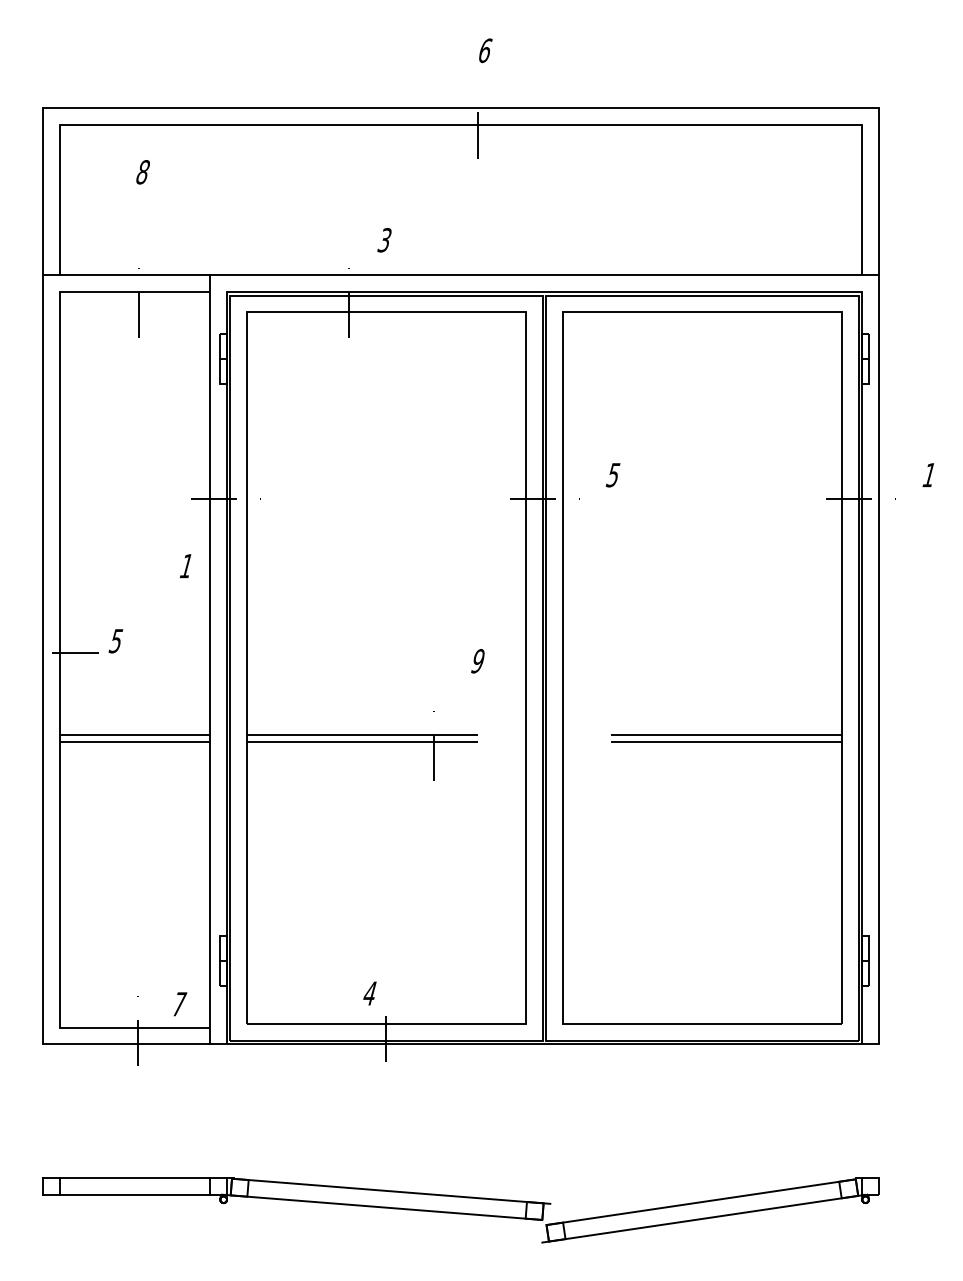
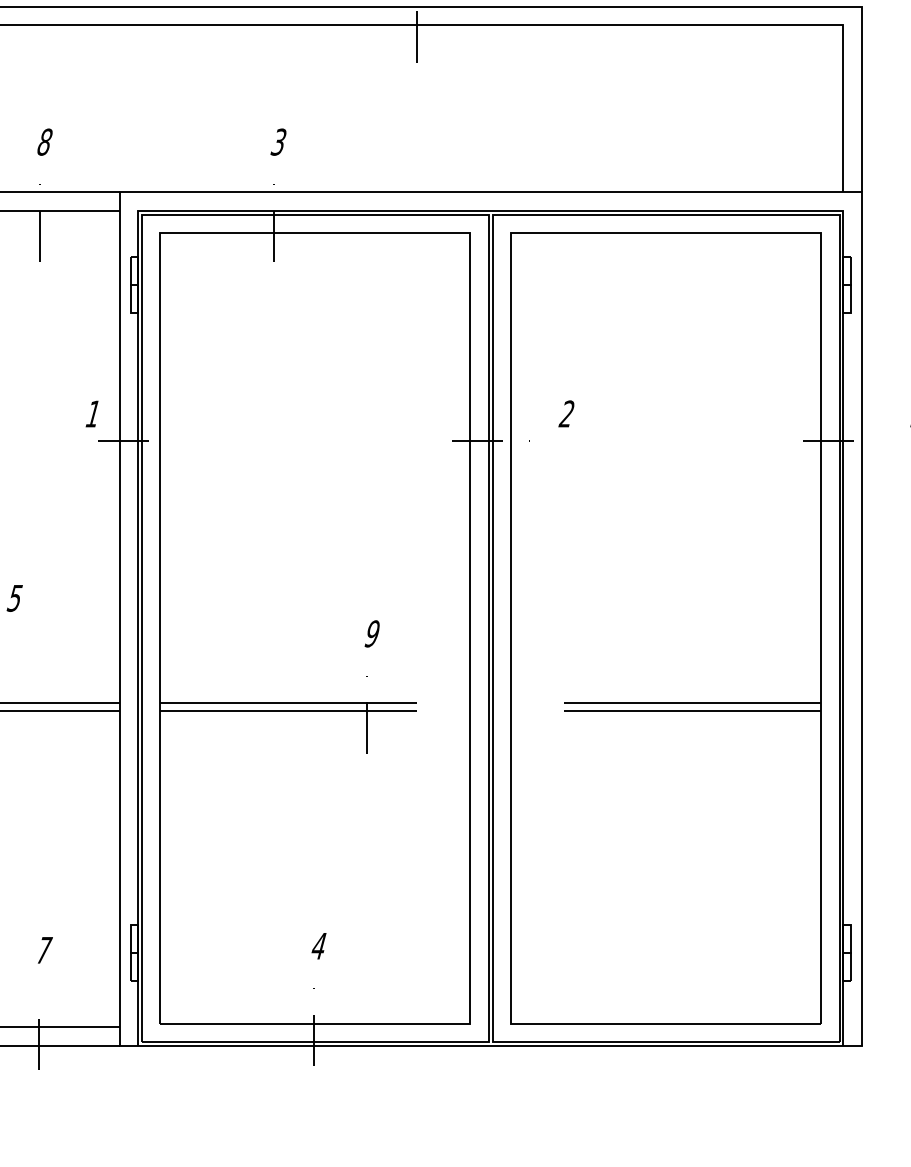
text: (142, 172) -> (44, 142), moved
text: (384, 240) -> (278, 142), moved
text: (612, 474) -> (566, 413), 5 -> 2
text: (185, 565) -> (92, 413), moved
text: (477, 661) -> (371, 634), moved
text: (369, 993) -> (318, 946), moved
text: (180, 1004) -> (45, 950), moved

